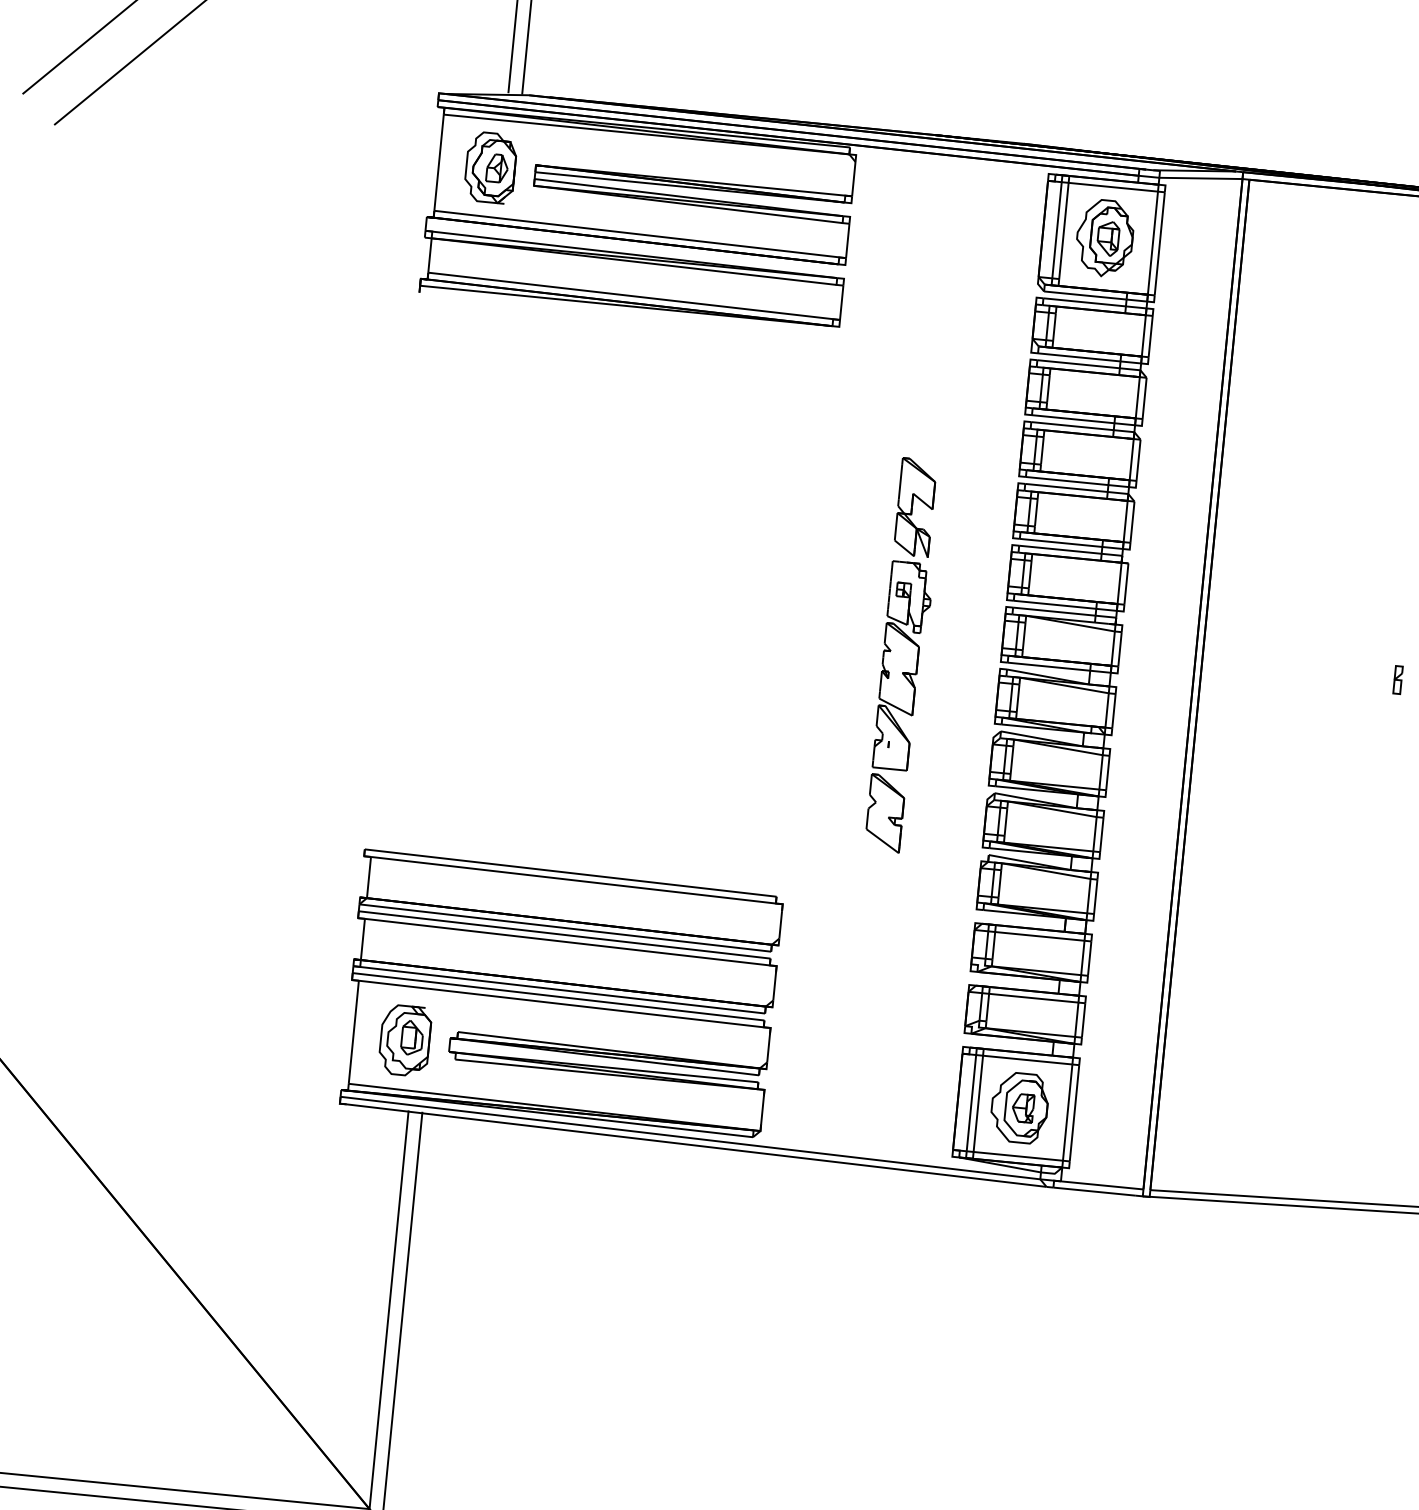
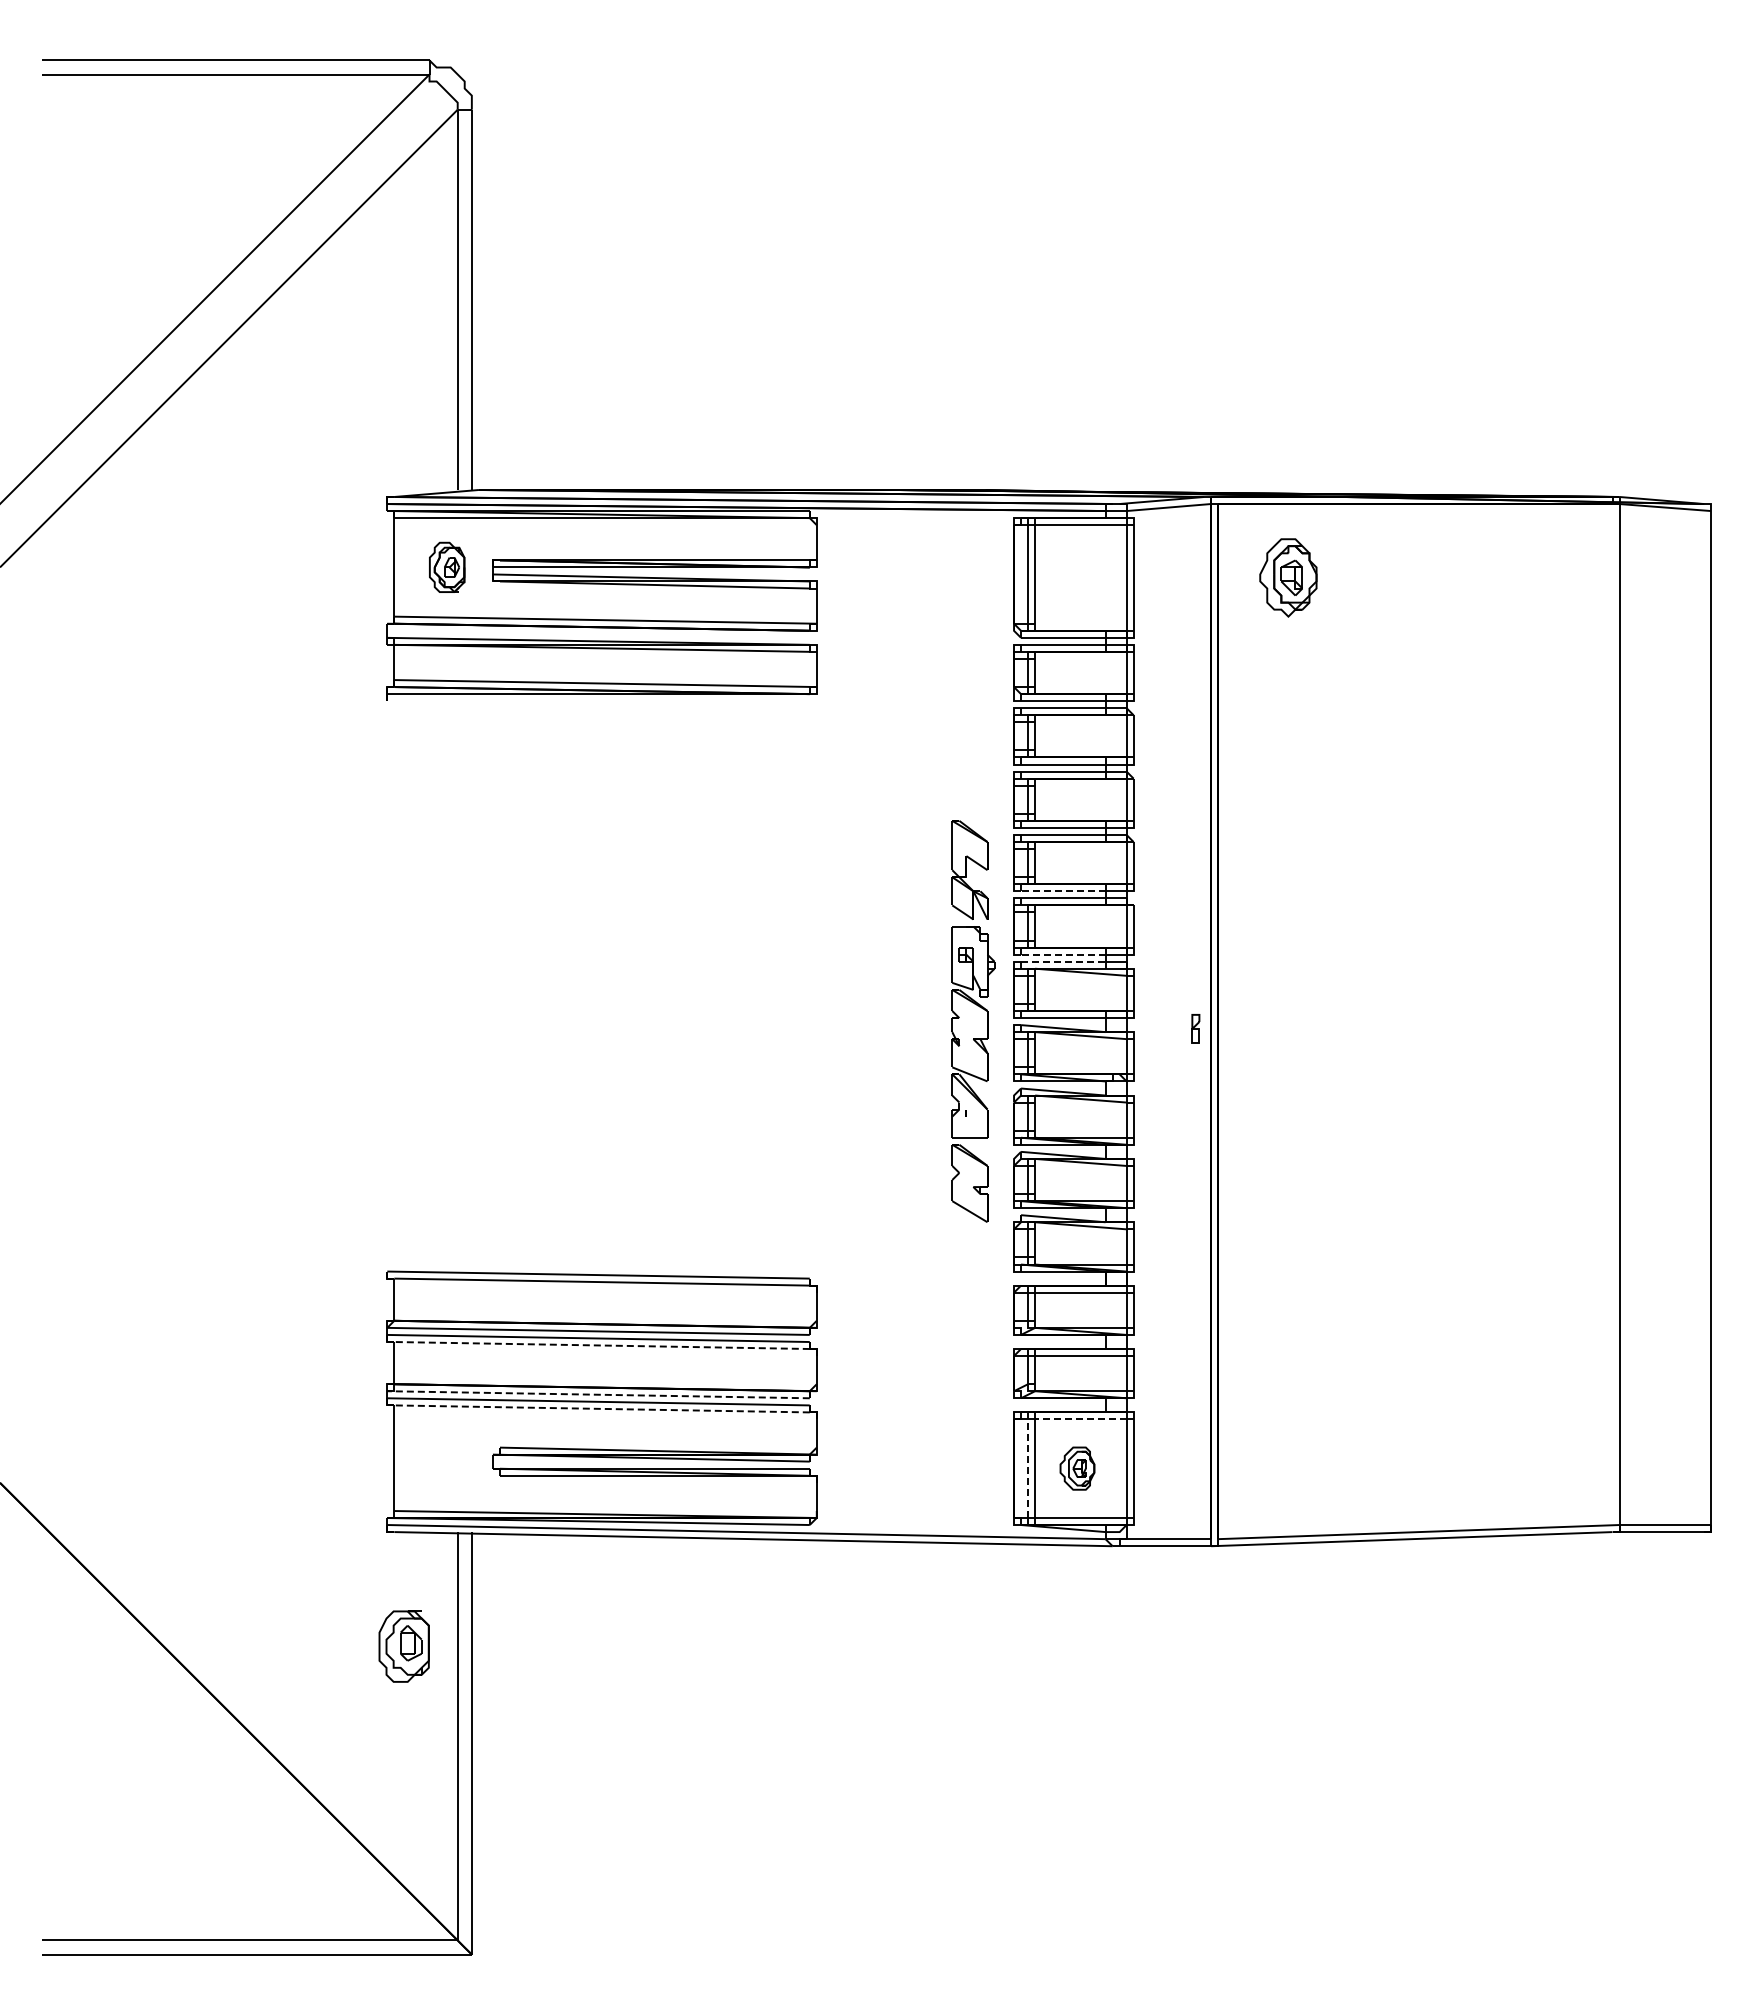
part: (490, 167) -> (446, 567), size x0.7
part: (1104, 237) -> (1288, 577), moved
line: (1060, 543) -> (1062, 891), solid -> dashed
line: (1054, 604) -> (1062, 954), solid -> dashed
line: (1054, 611) -> (1063, 961), solid -> dashed
part: (904, 655) -> (973, 1021), moved
part: (1397, 679) -> (1195, 1028), moved
line: (567, 942) -> (602, 1345), solid -> dashed
line: (559, 989) -> (598, 1394), solid -> dashed
line: (561, 1003) -> (602, 1408), solid -> dashed
part: (404, 1040) -> (403, 1646), moved
line: (1027, 1060) -> (1080, 1419), solid -> dashed
line: (971, 1103) -> (1028, 1468), solid -> dashed
part: (1019, 1107) -> (1077, 1468), size x0.6

